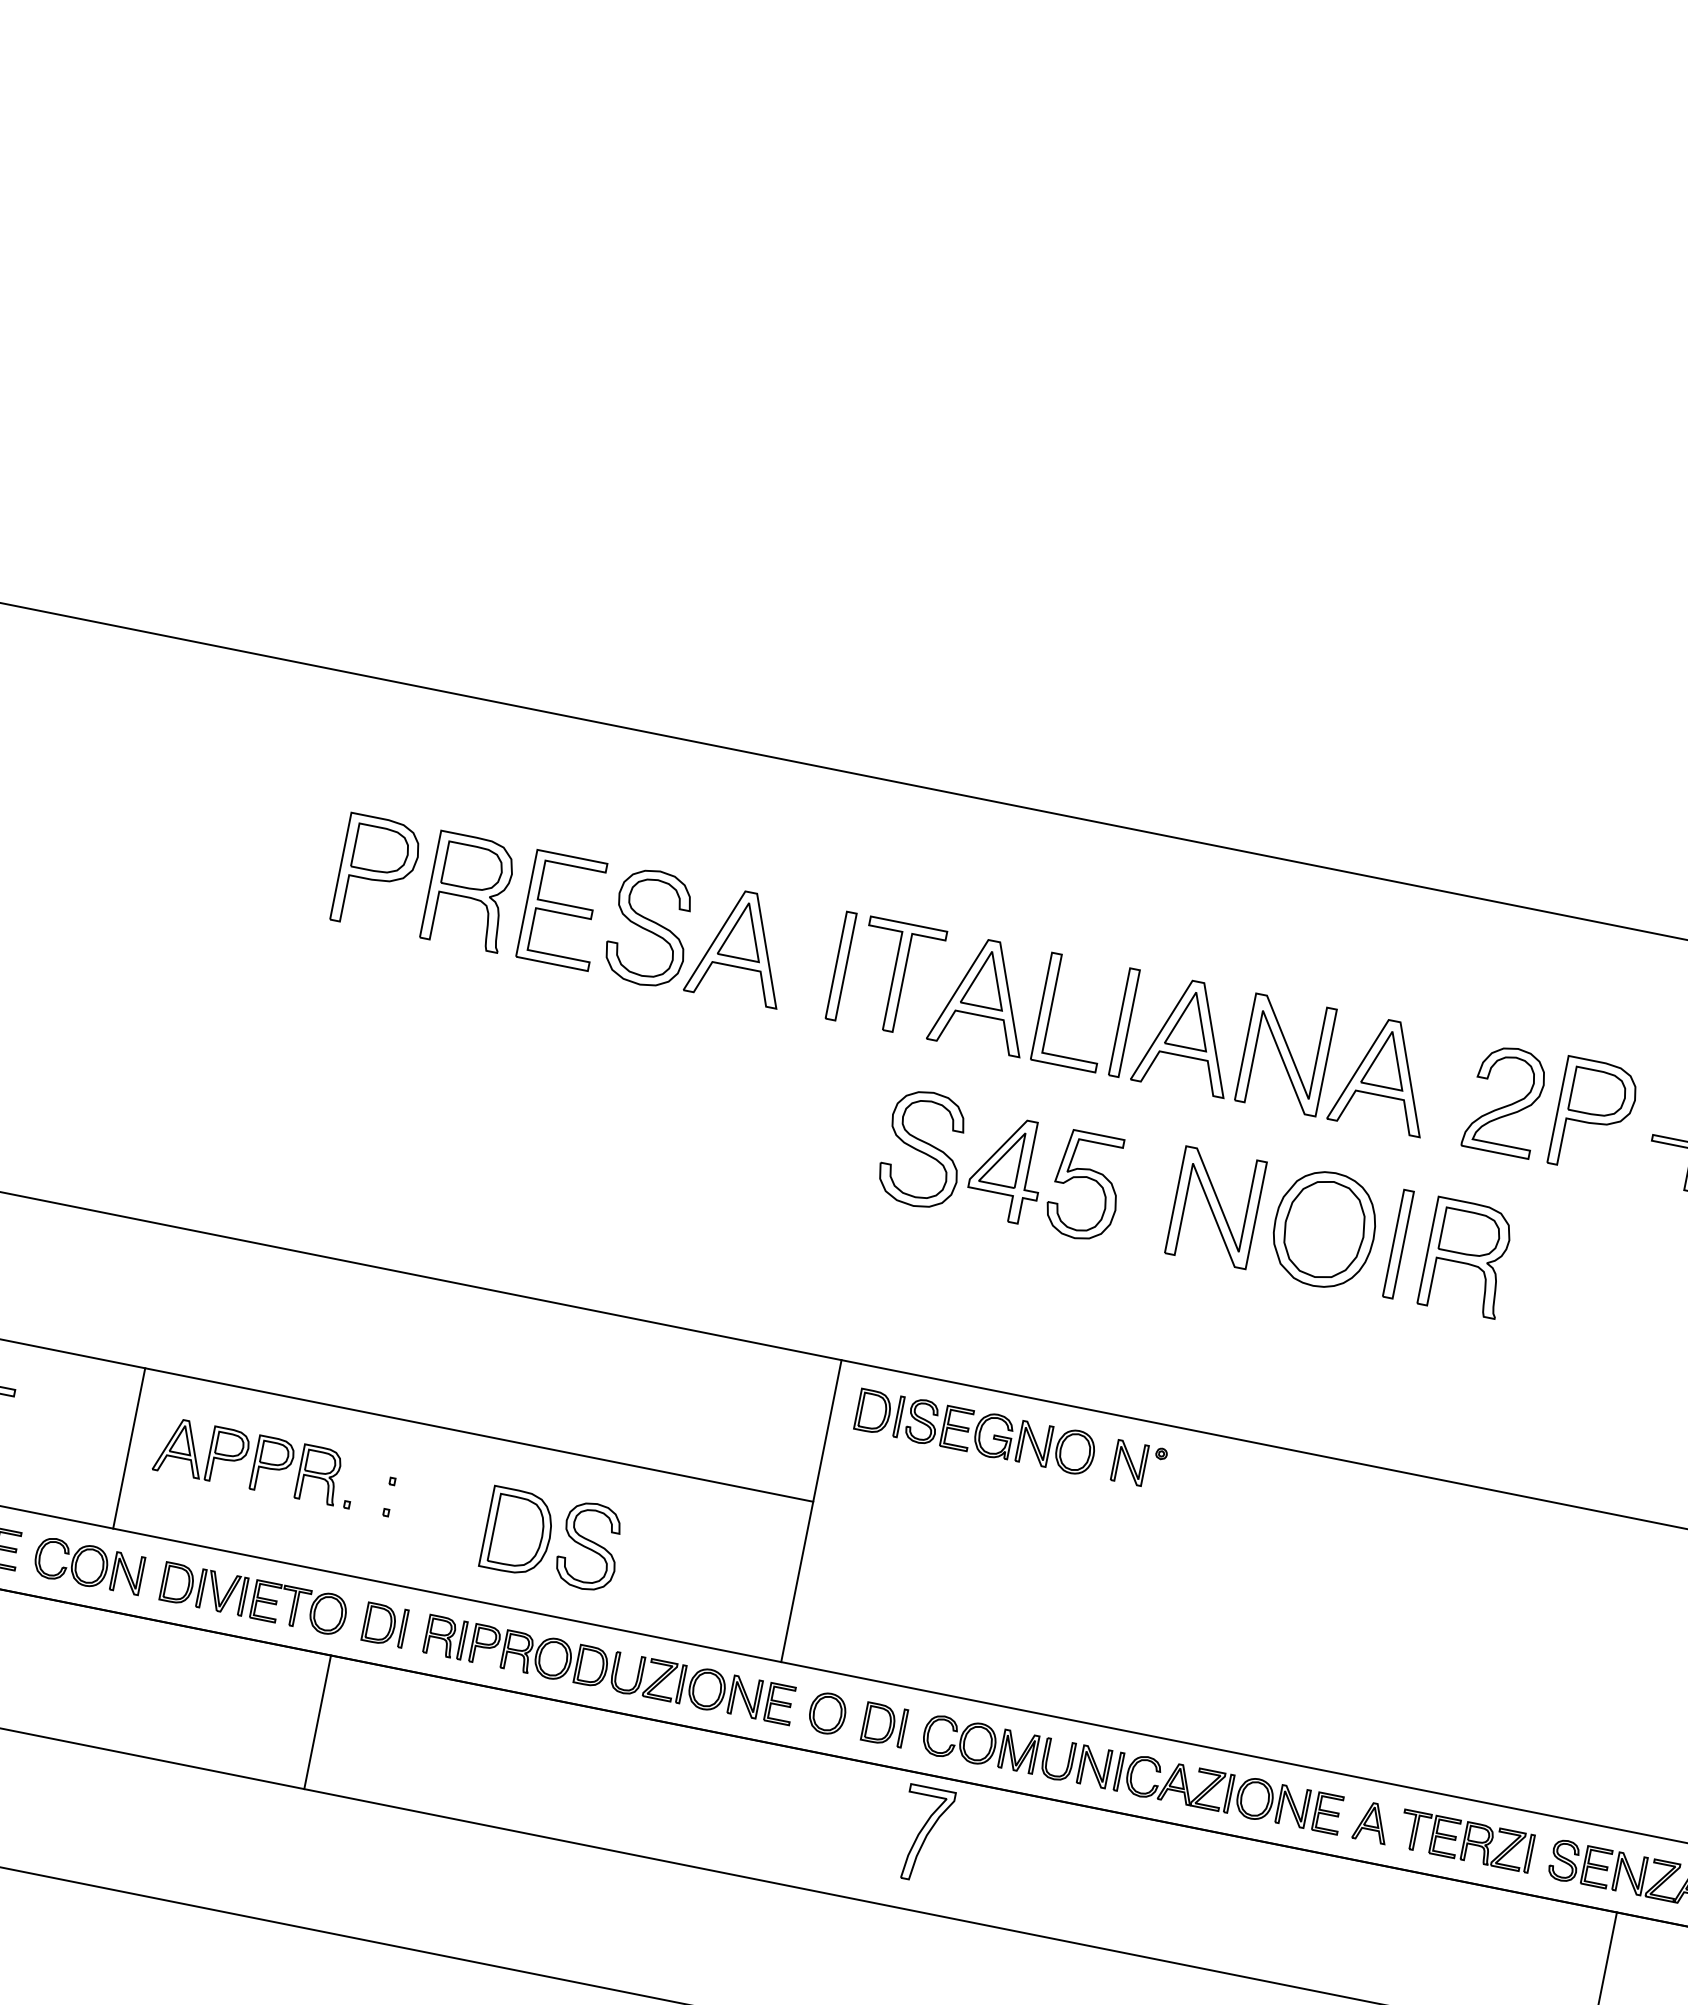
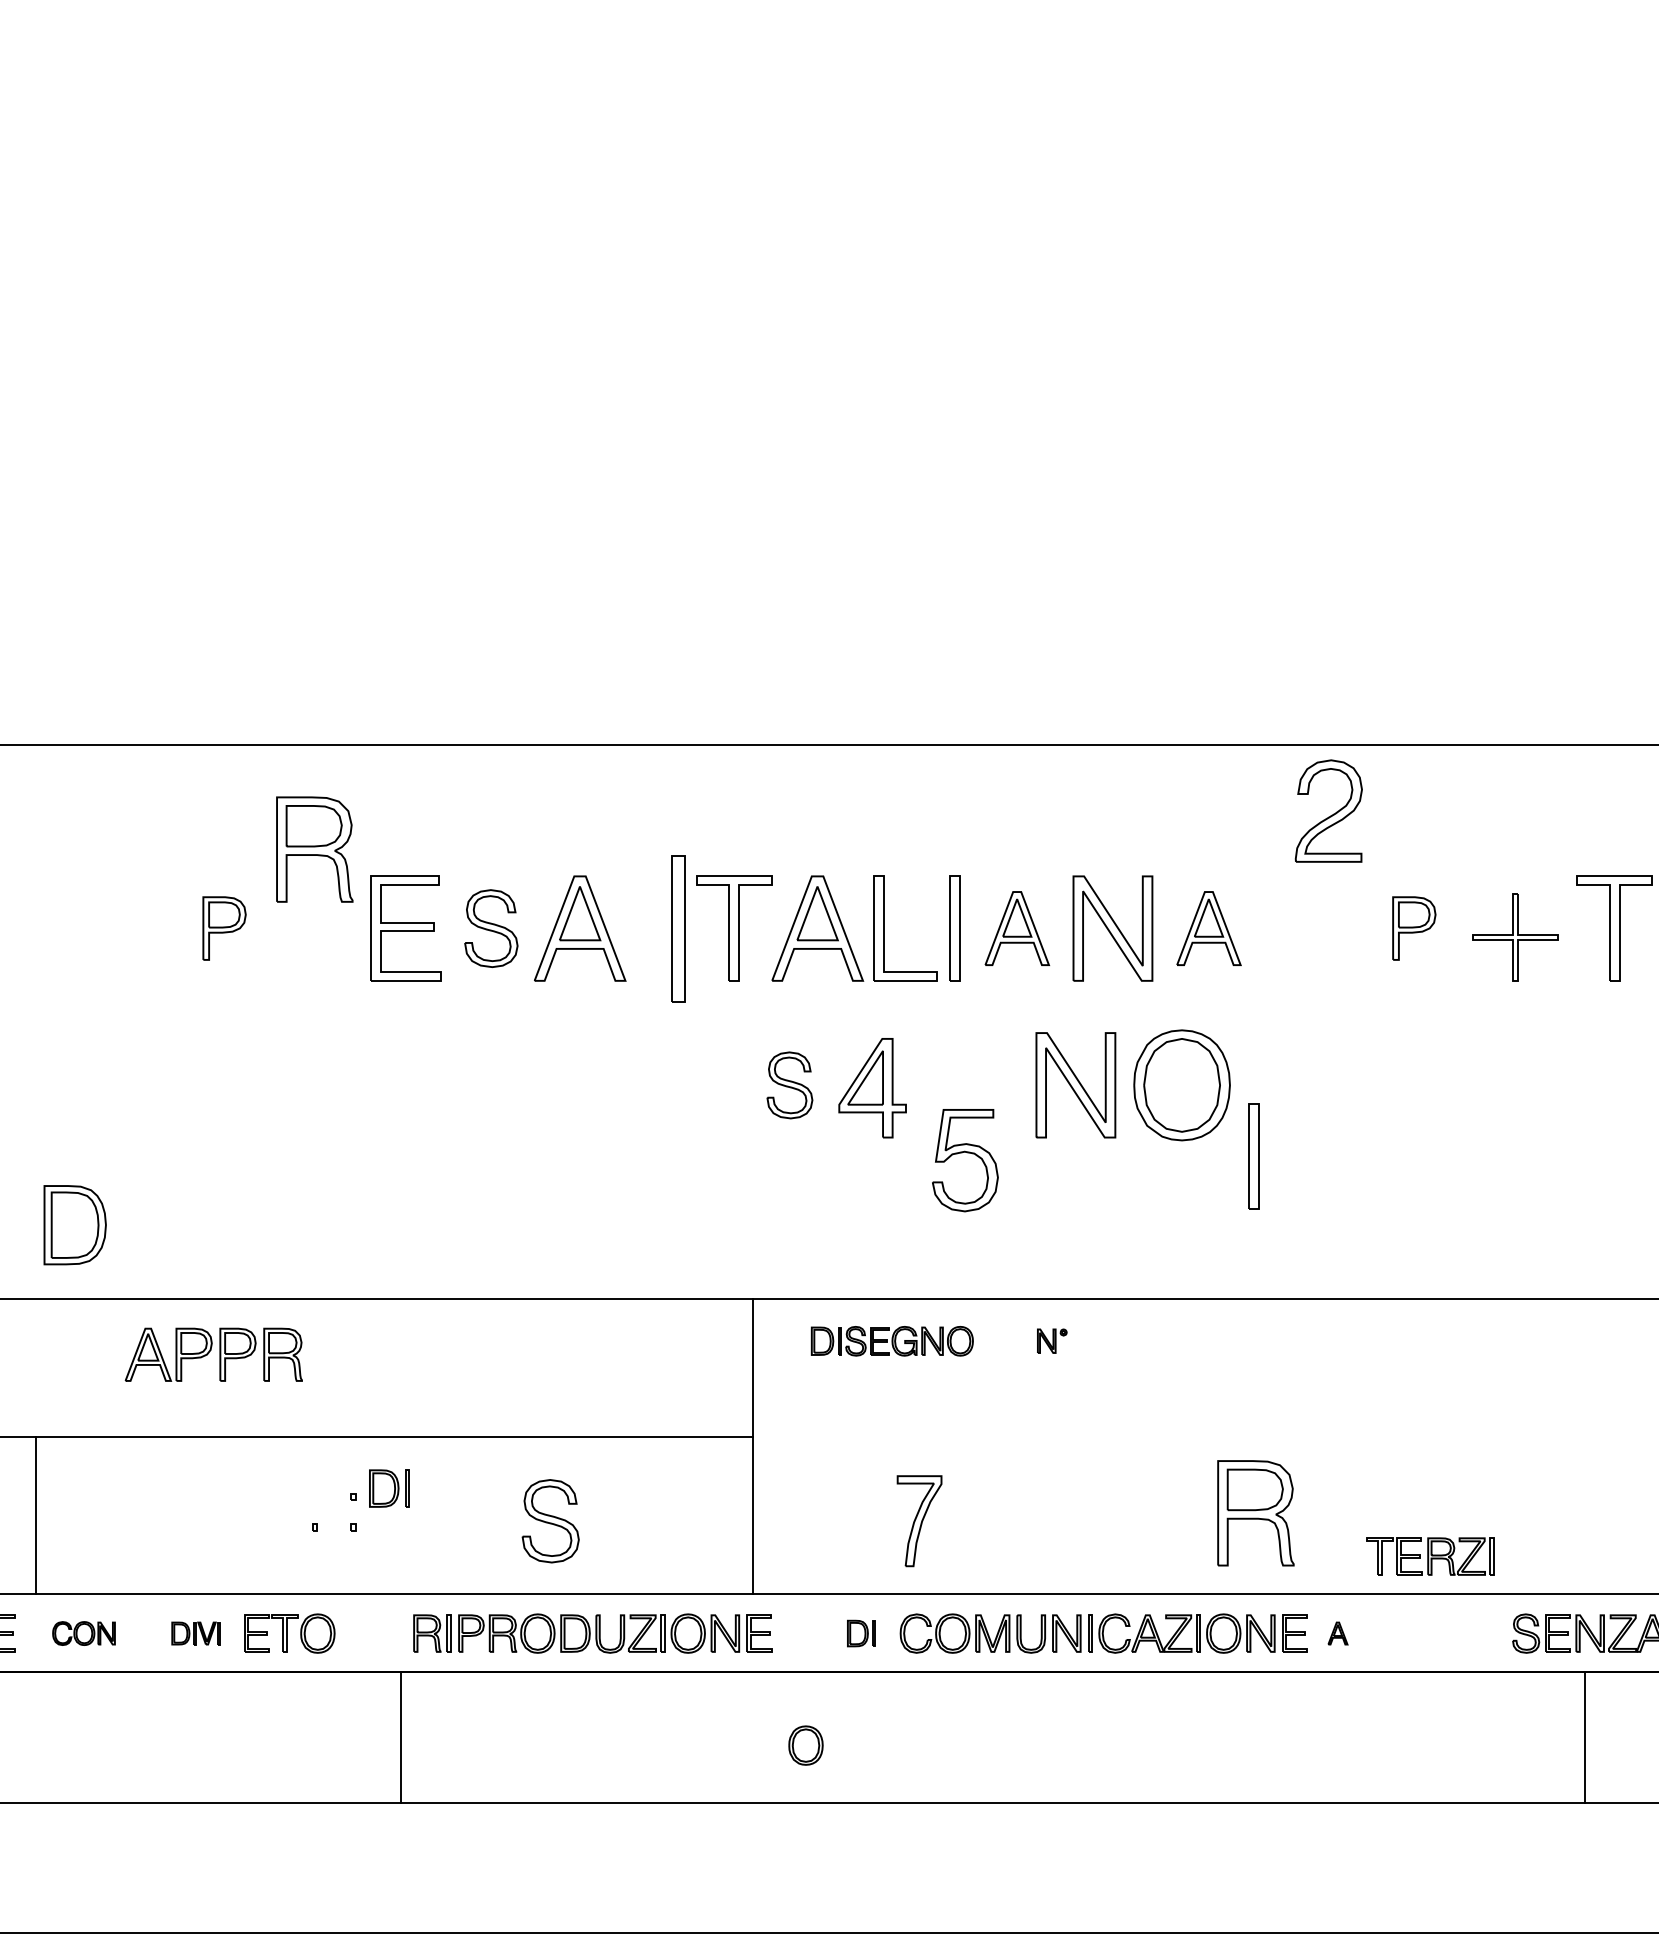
part: (376, 873) -> (224, 928), size x0.6
part: (468, 891) -> (314, 849), moved
part: (650, 927) -> (491, 928), size x0.7
part: (841, 966) -> (678, 928), size x1.4
part: (1188, 1035) -> (1017, 928), size x0.7
part: (1383, 1074) -> (1208, 928), size x0.7
part: (1505, 1099) -> (1328, 810), moved
part: (1594, 1116) -> (1414, 928), size x0.6
part: (922, 1149) -> (789, 1085), size x0.6
part: (1089, 1179) -> (967, 1153), moved
part: (1397, 1244) -> (1253, 1156), moved
part: (1466, 1257) -> (1255, 1513), moved
part: (976, 1431) -> (892, 1340), size x0.7
line: (128, 1448) -> (35, 1515), moved
part: (247, 1460) -> (213, 1354), moved
part: (1139, 1464) -> (1052, 1340), size x0.6
part: (517, 1532) -> (74, 1225), moved
part: (88, 1565) -> (83, 1633), size x0.6
part: (203, 1588) -> (195, 1633), size x0.6
part: (385, 1625) -> (389, 1488), moved
part: (827, 1713) -> (805, 1745), moved
line: (317, 1722) -> (401, 1737), moved
part: (884, 1724) -> (861, 1633), size x0.7
part: (1371, 1822) -> (1337, 1633), size x0.6
part: (924, 1834) -> (919, 1521), moved
part: (1466, 1841) -> (1430, 1556), moved

